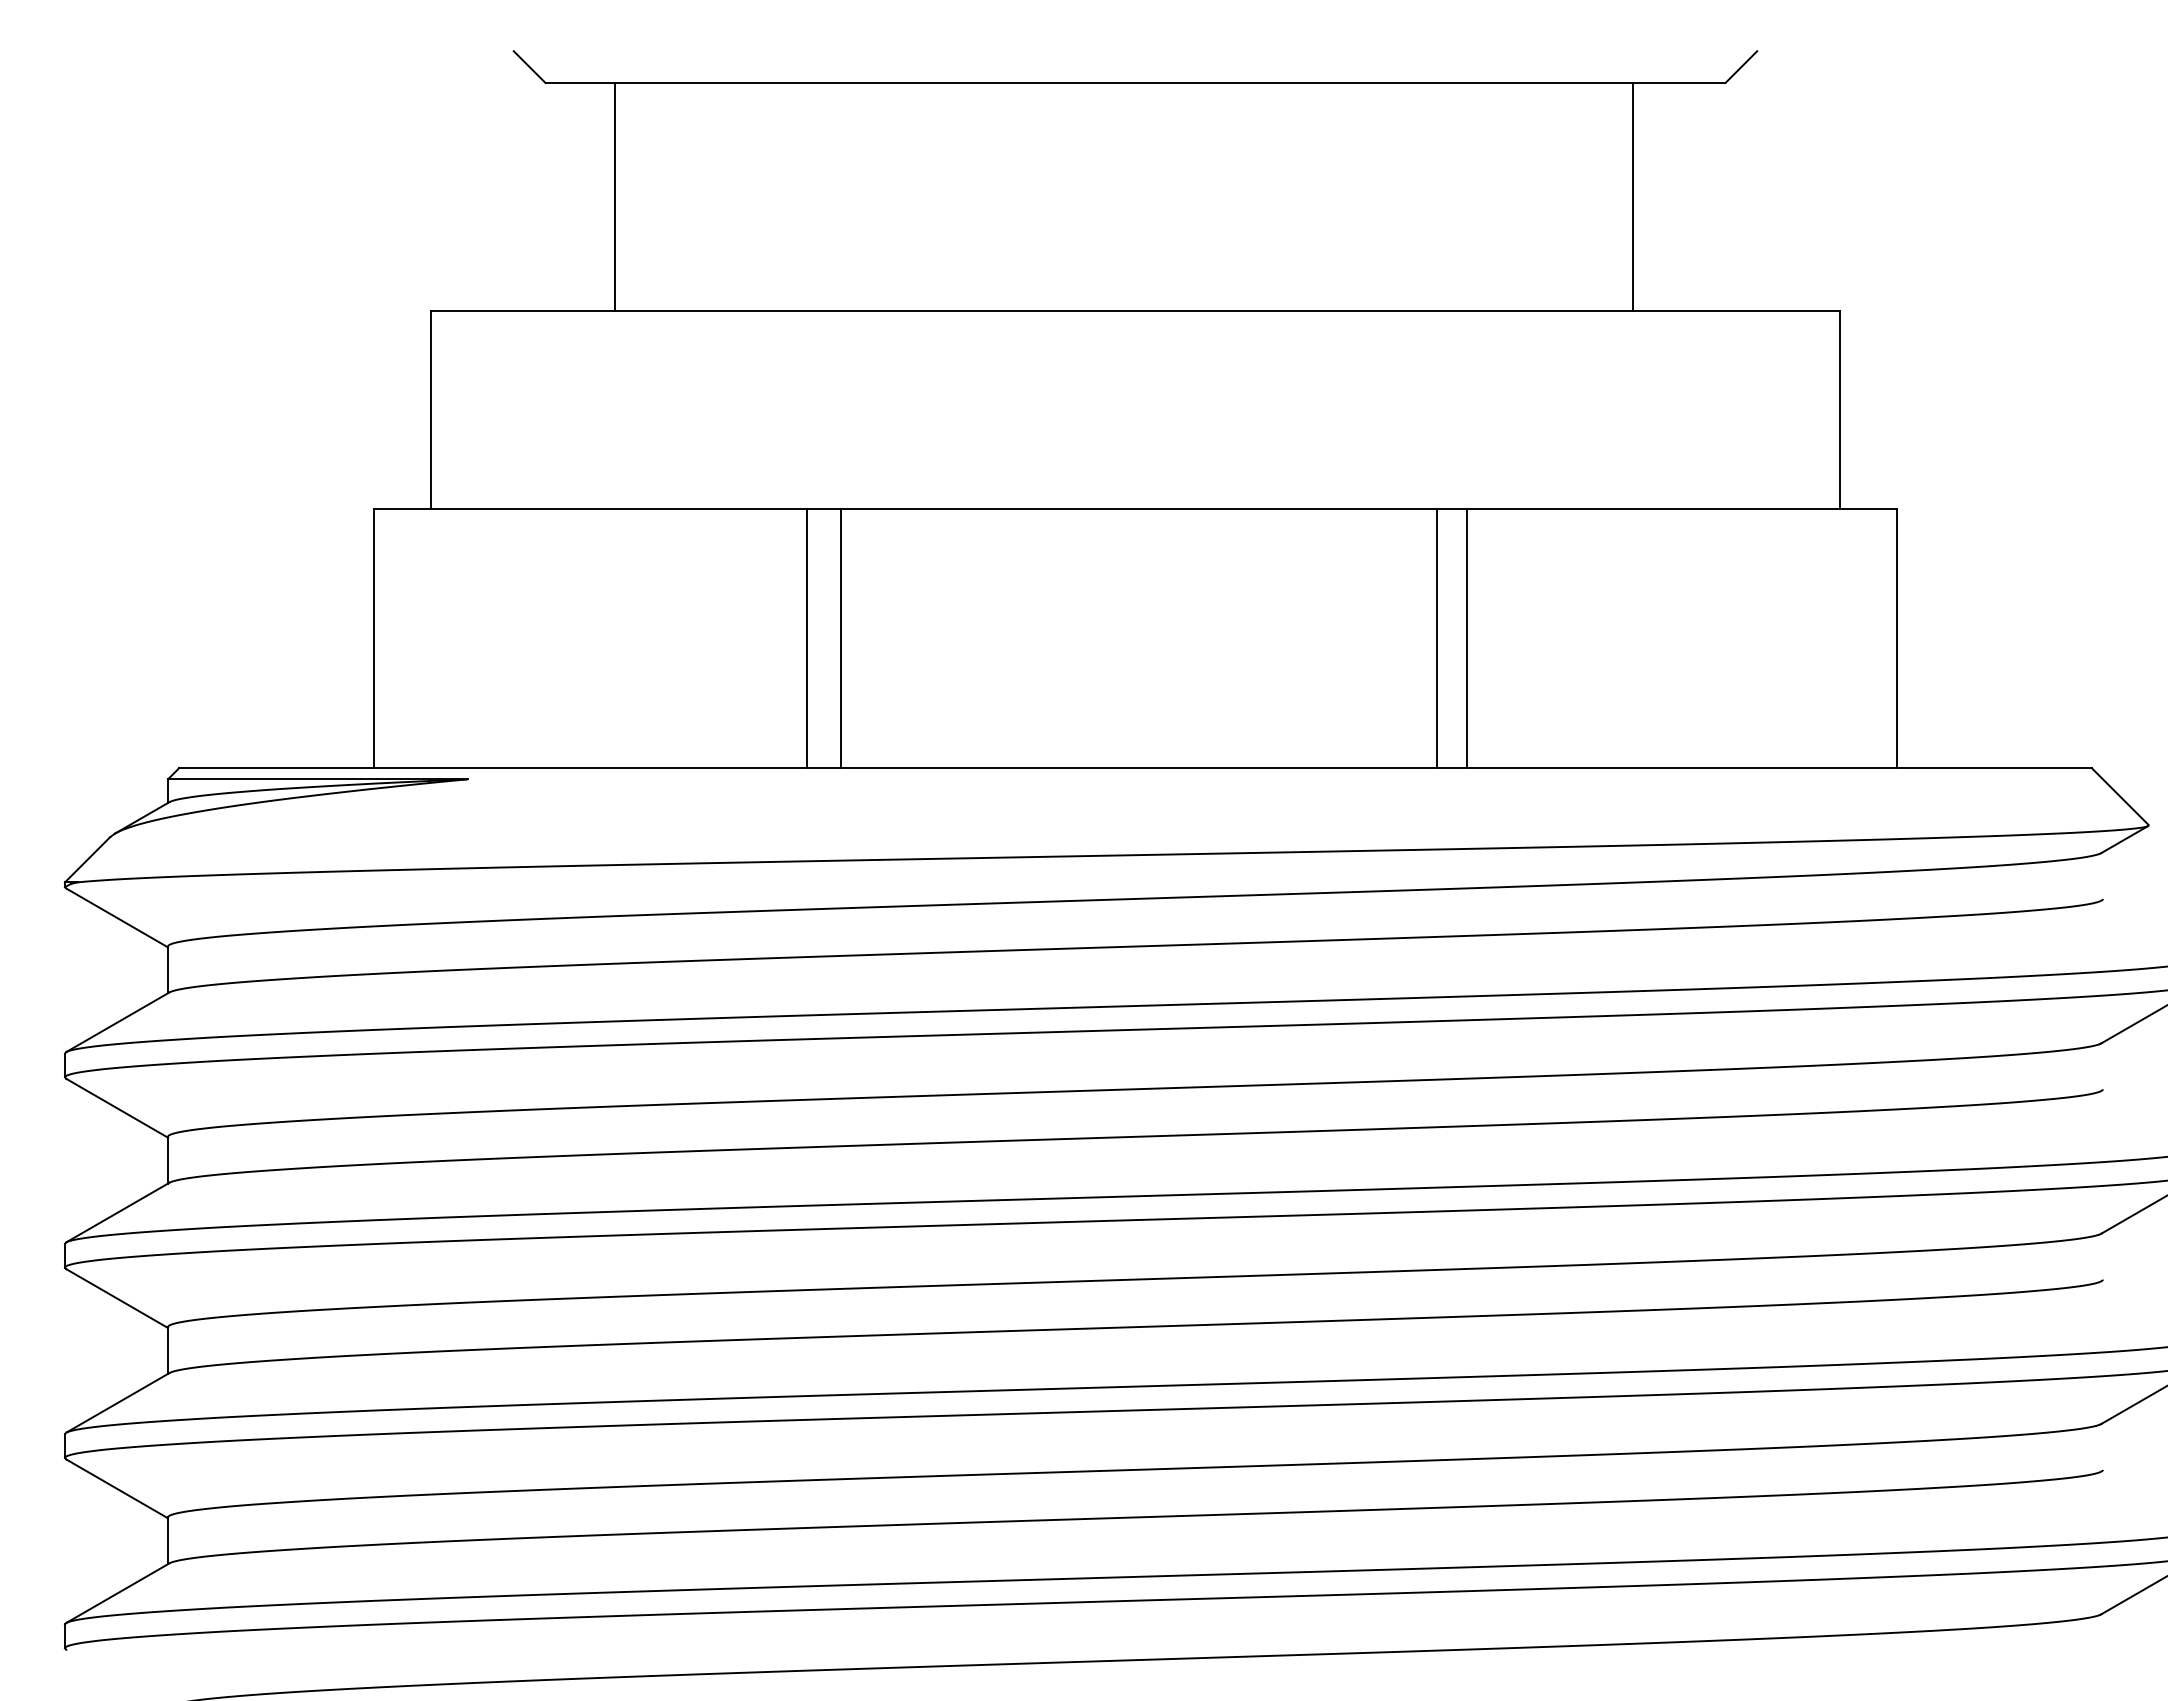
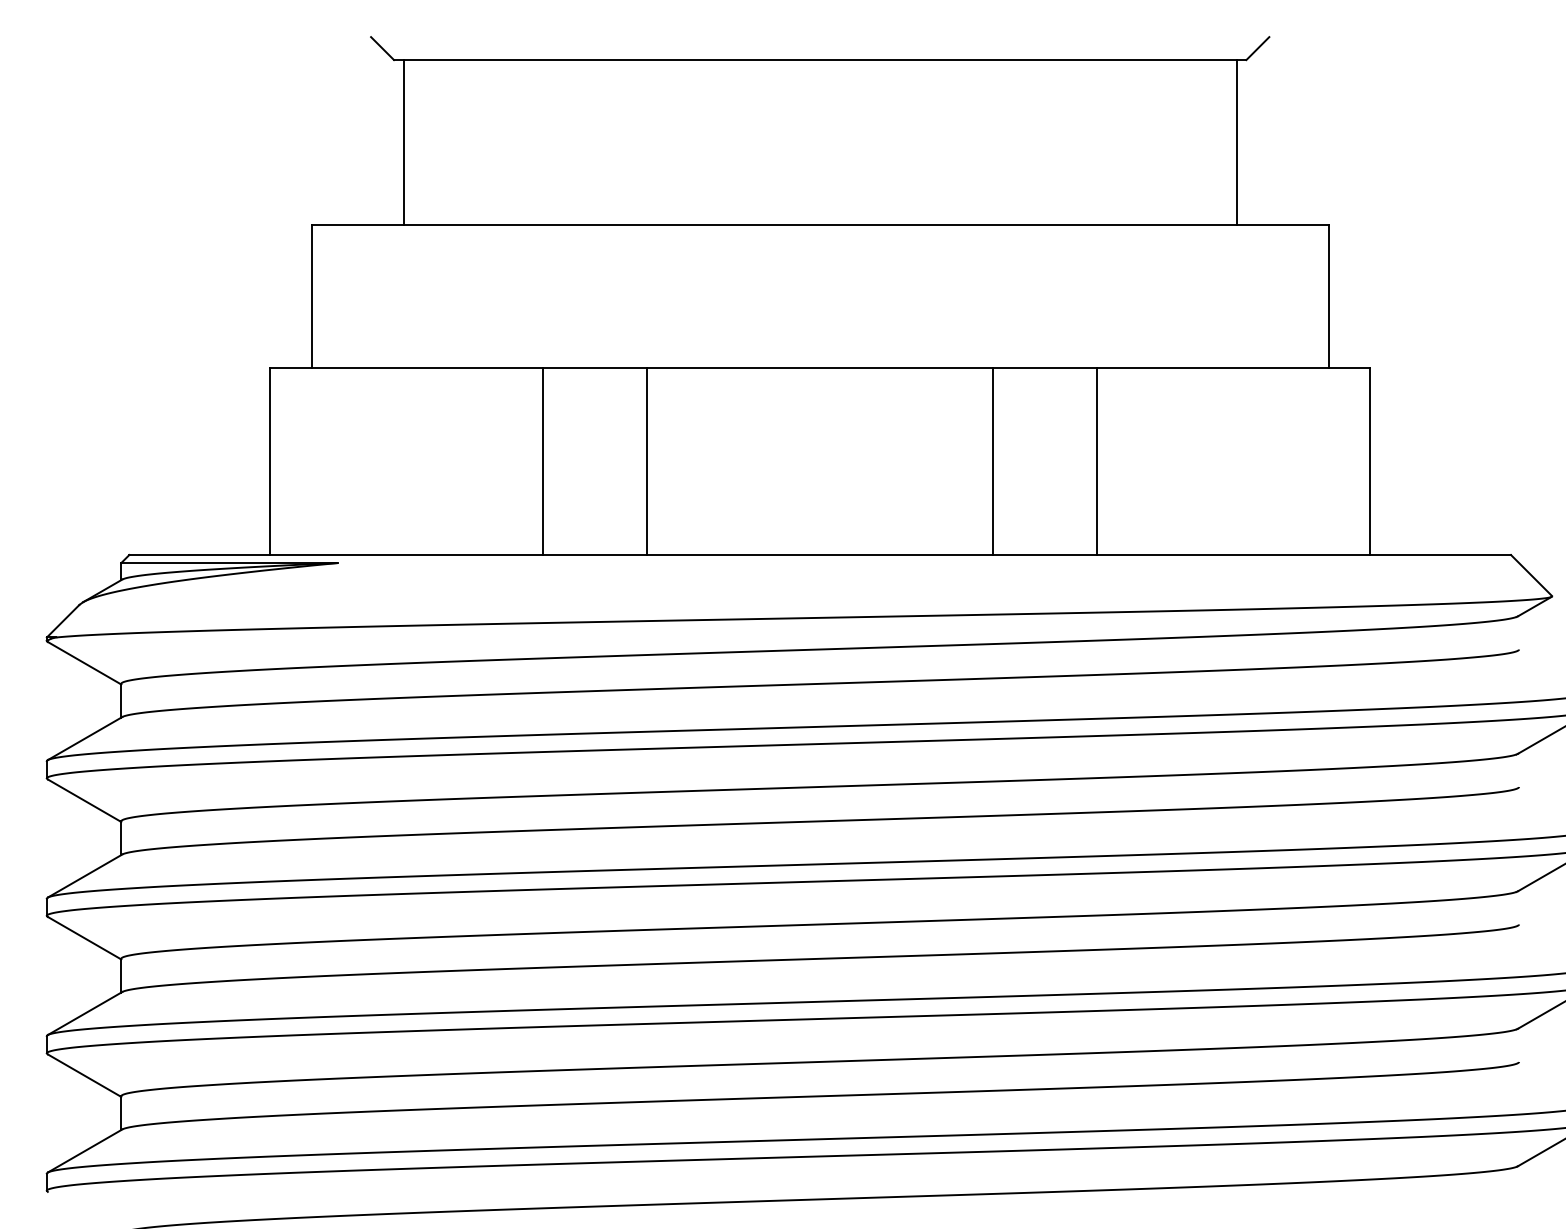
line: (614, 197) -> (403, 142), moved
line: (1633, 197) -> (1237, 142), moved
line: (807, 638) -> (647, 461), moved
line: (841, 638) -> (543, 461), moved
line: (1436, 638) -> (1096, 461), moved
line: (1466, 638) -> (992, 461), moved

